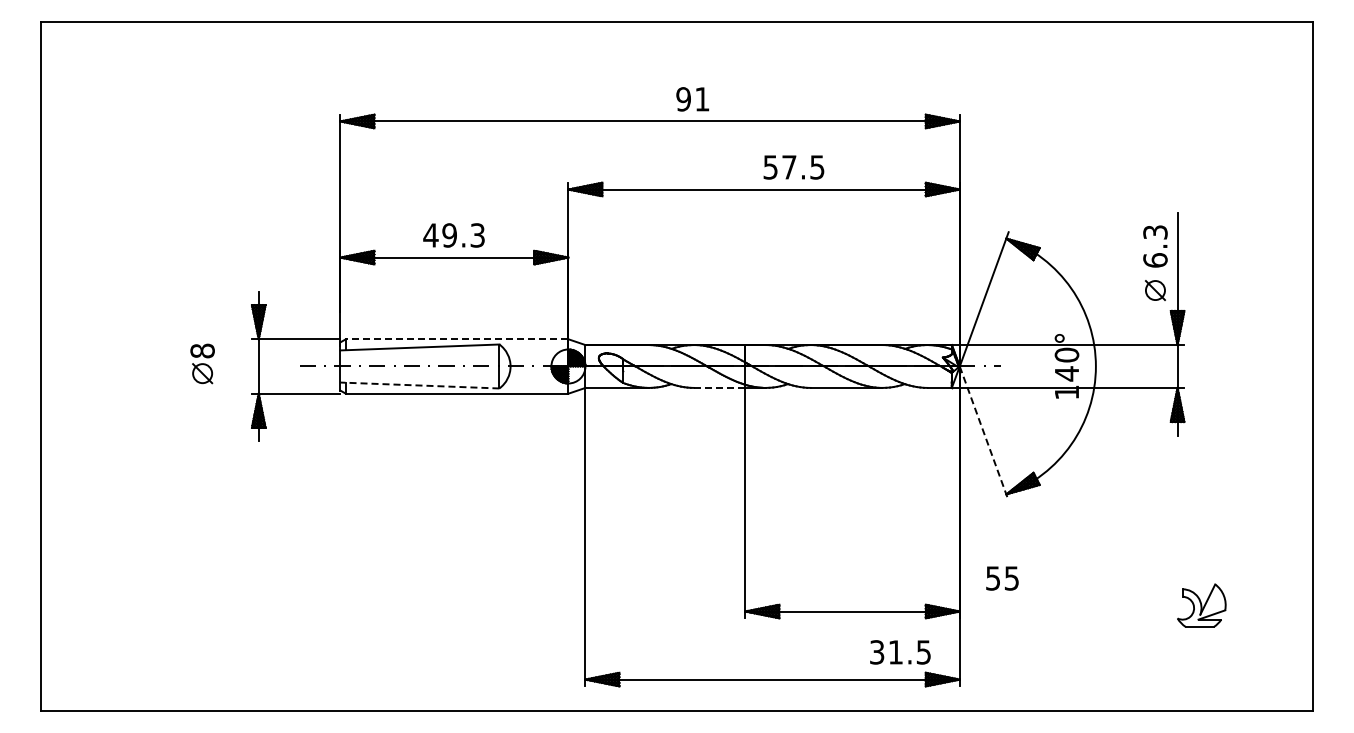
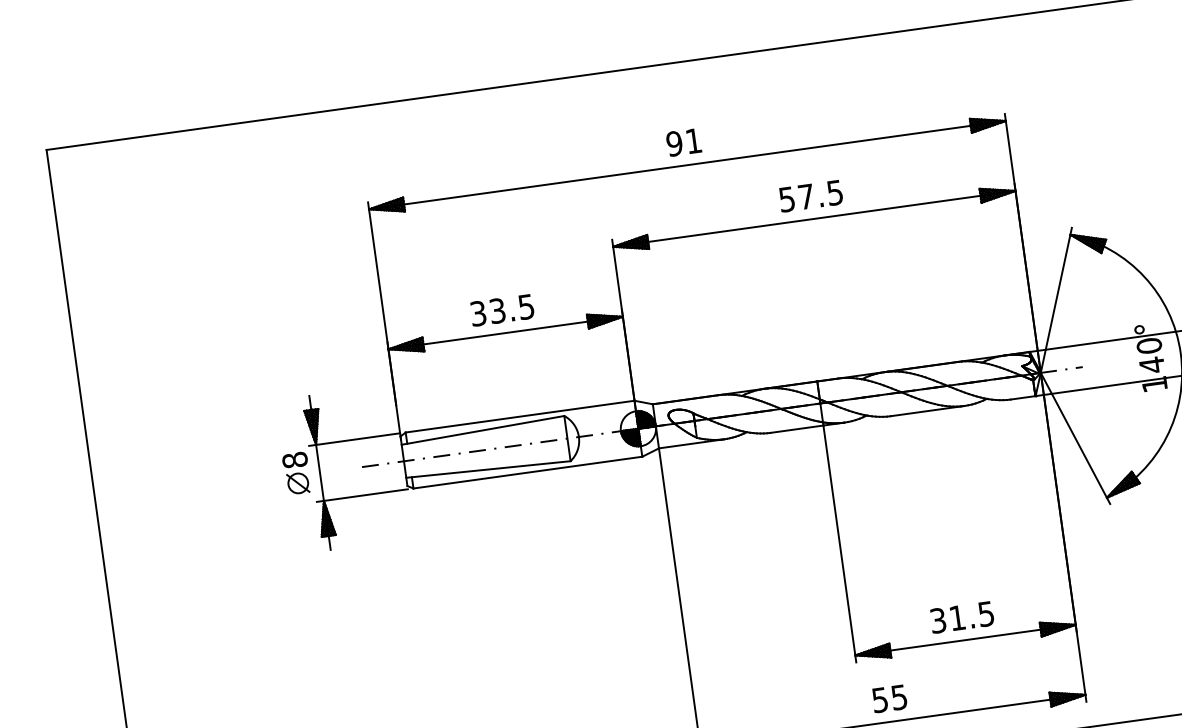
text: (692, 99) -> (683, 142), moved
text: (793, 167) -> (810, 196), moved
text: (453, 235) -> (501, 310), 49.3 -> 33.5
line: (456, 339) -> (519, 416), dashed -> solid
part: (202, 363) -> (296, 473), moved
line: (419, 385) -> (488, 469), dashed -> solid
line: (719, 387) -> (796, 428), dashed -> solid
line: (984, 434) -> (1075, 439), dashed -> solid
text: (1002, 578) -> (889, 698), moved
text: (900, 652) -> (962, 617), moved

